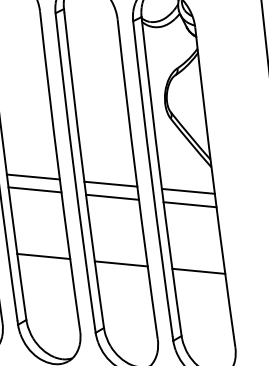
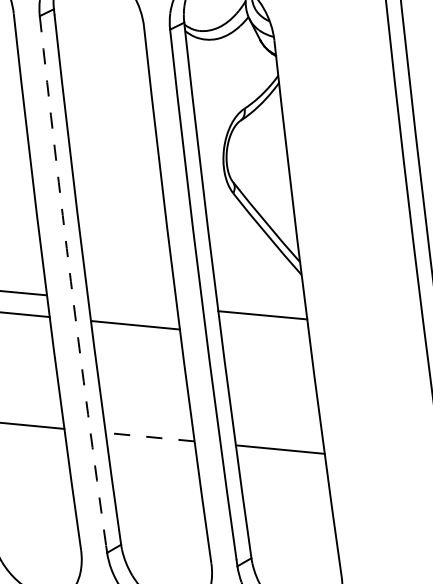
arc: (74, 171) -> (71, 281), solid -> dashed
line: (110, 183) -> (132, 302), removed
line: (189, 204) -> (264, 337), removed
line: (121, 263) -> (150, 436), solid -> dashed

